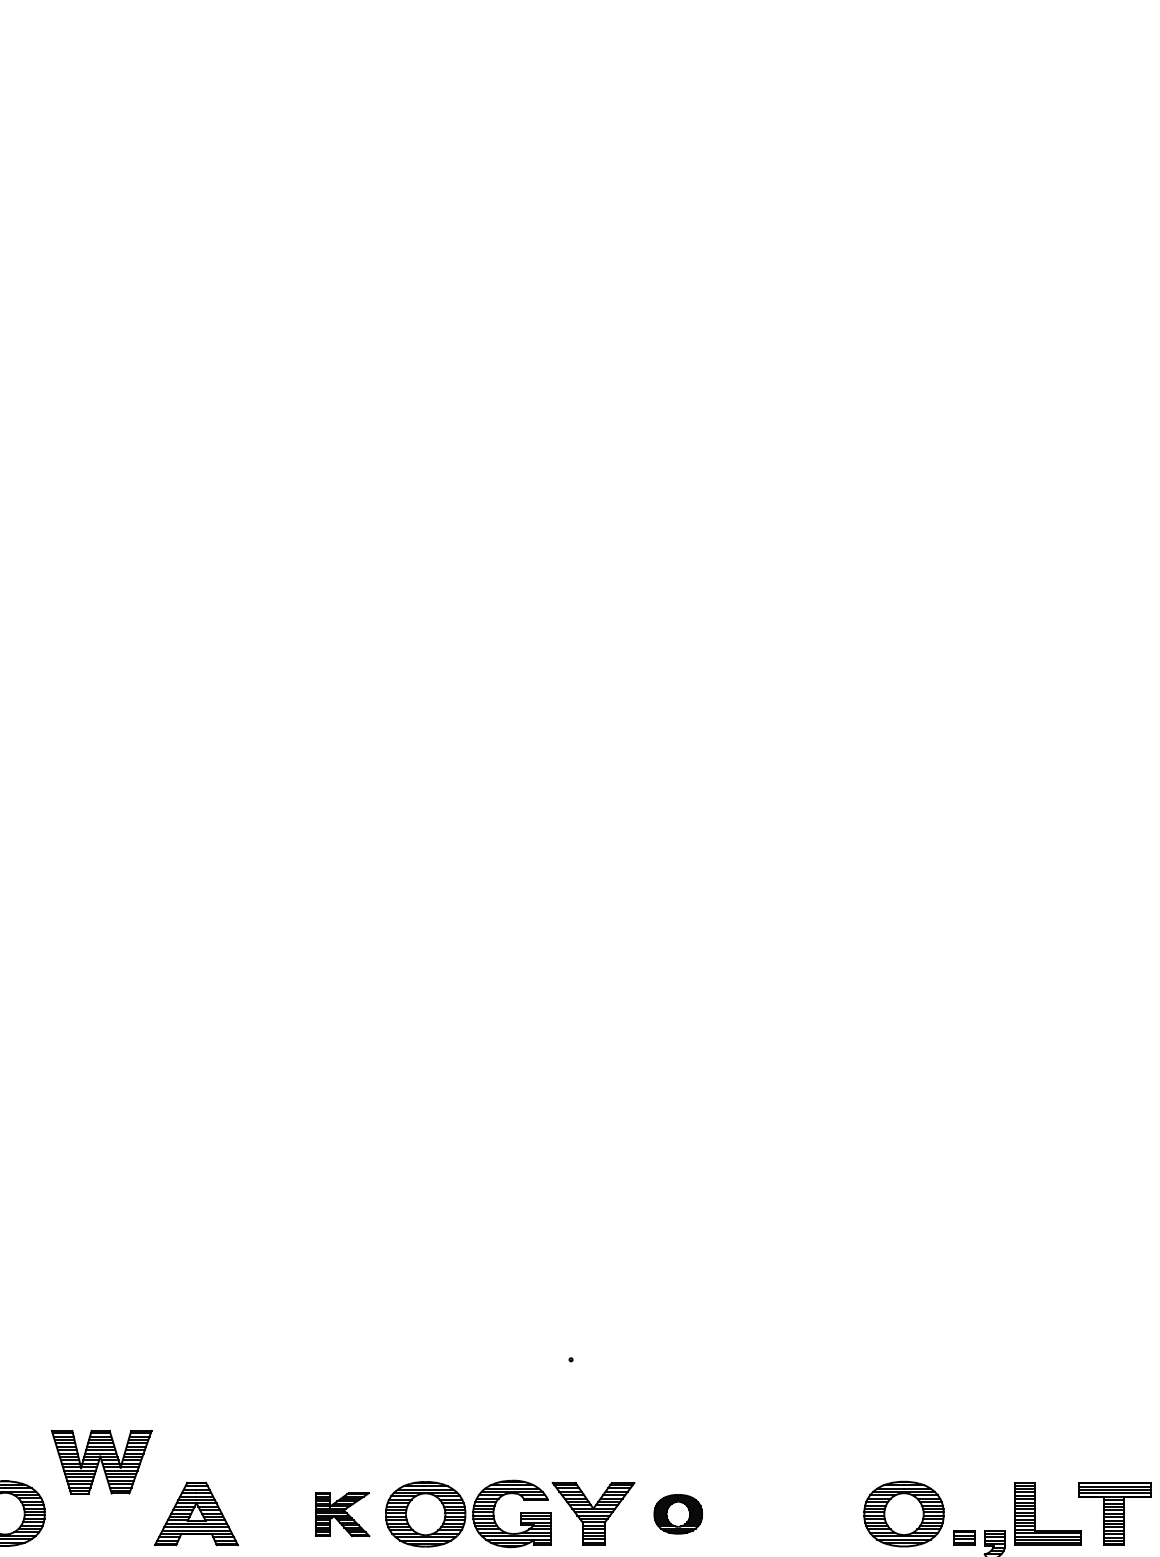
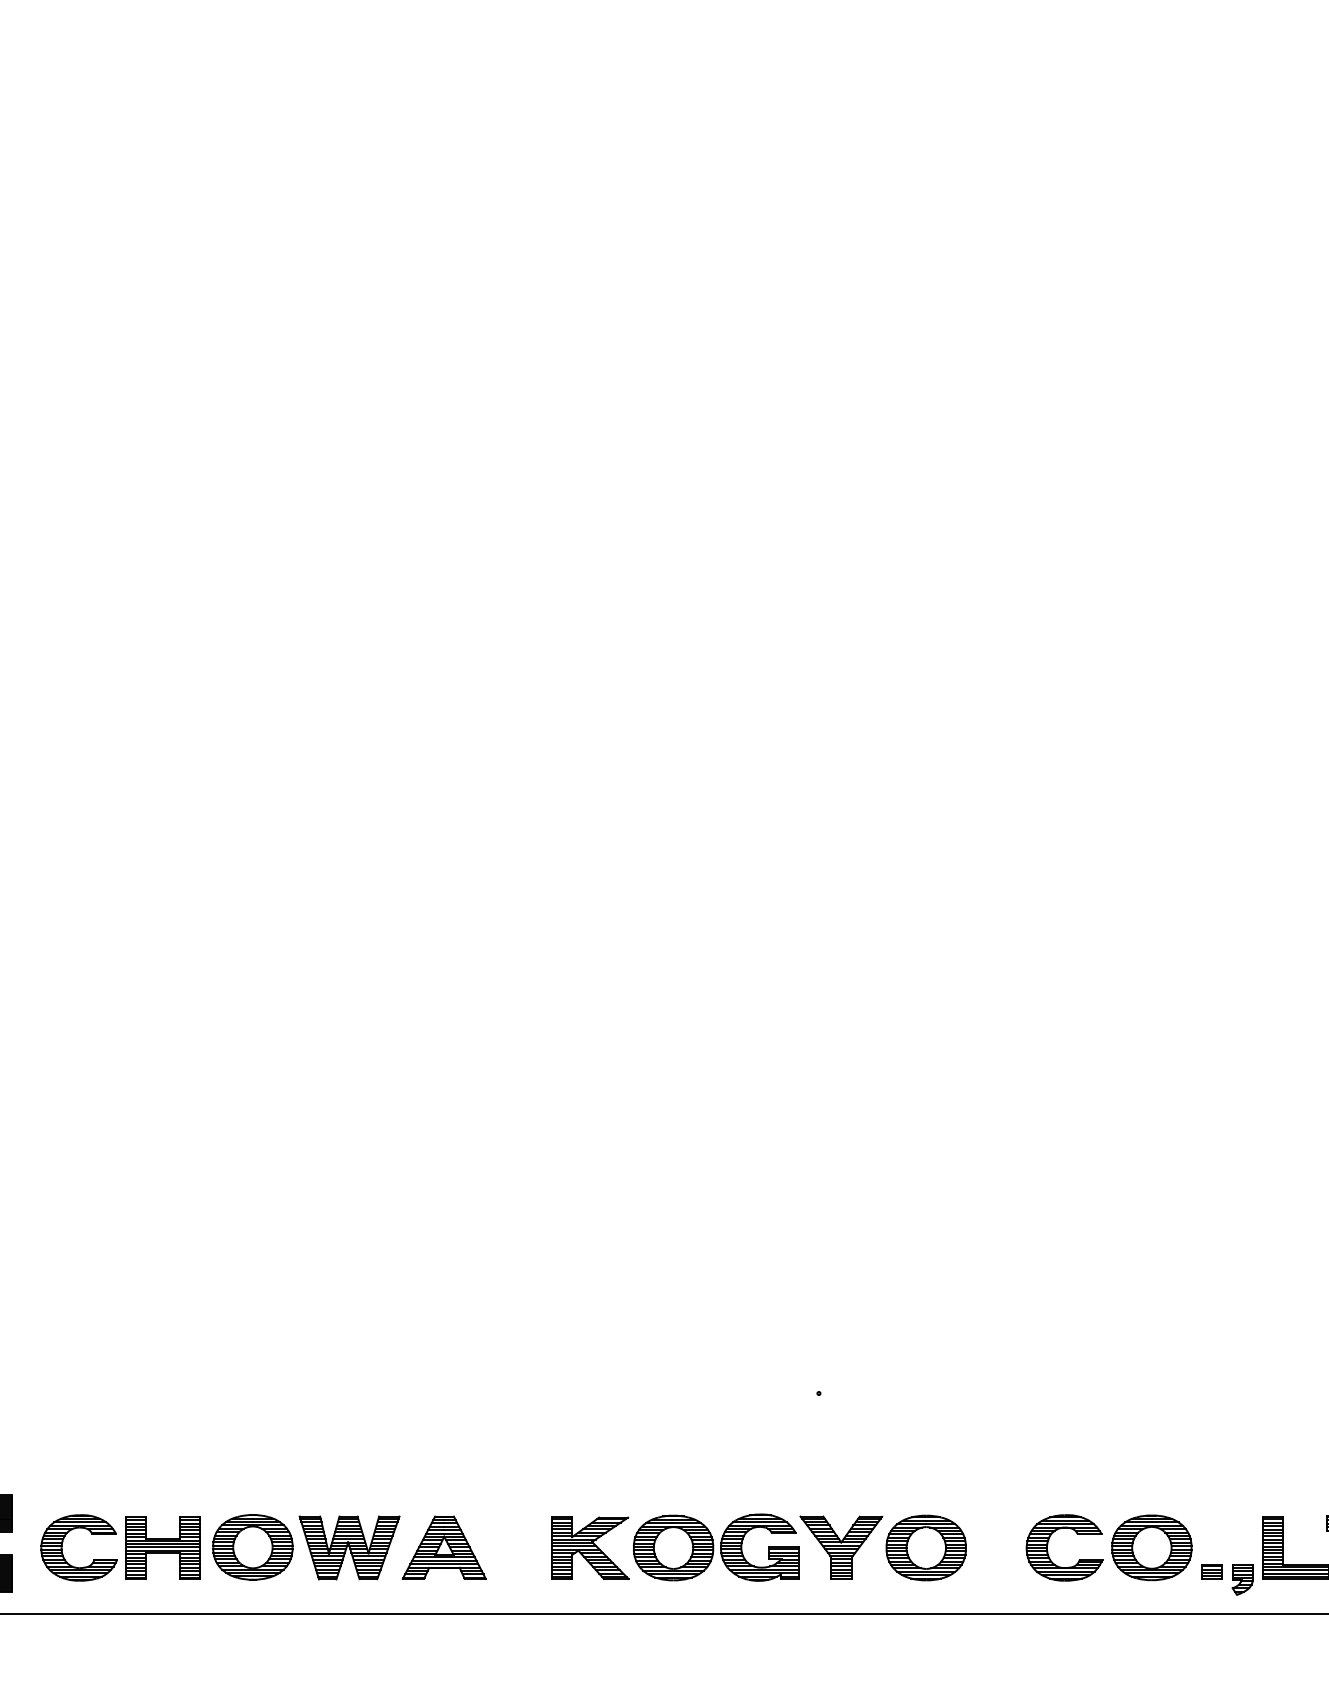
part: (101, 1461) -> (349, 1547), moved
part: (800, 1510) -> (1048, 1544), added
part: (677, 1513) -> (925, 1547), size x1.67
part: (342, 1514) -> (590, 1548), size x1.43

